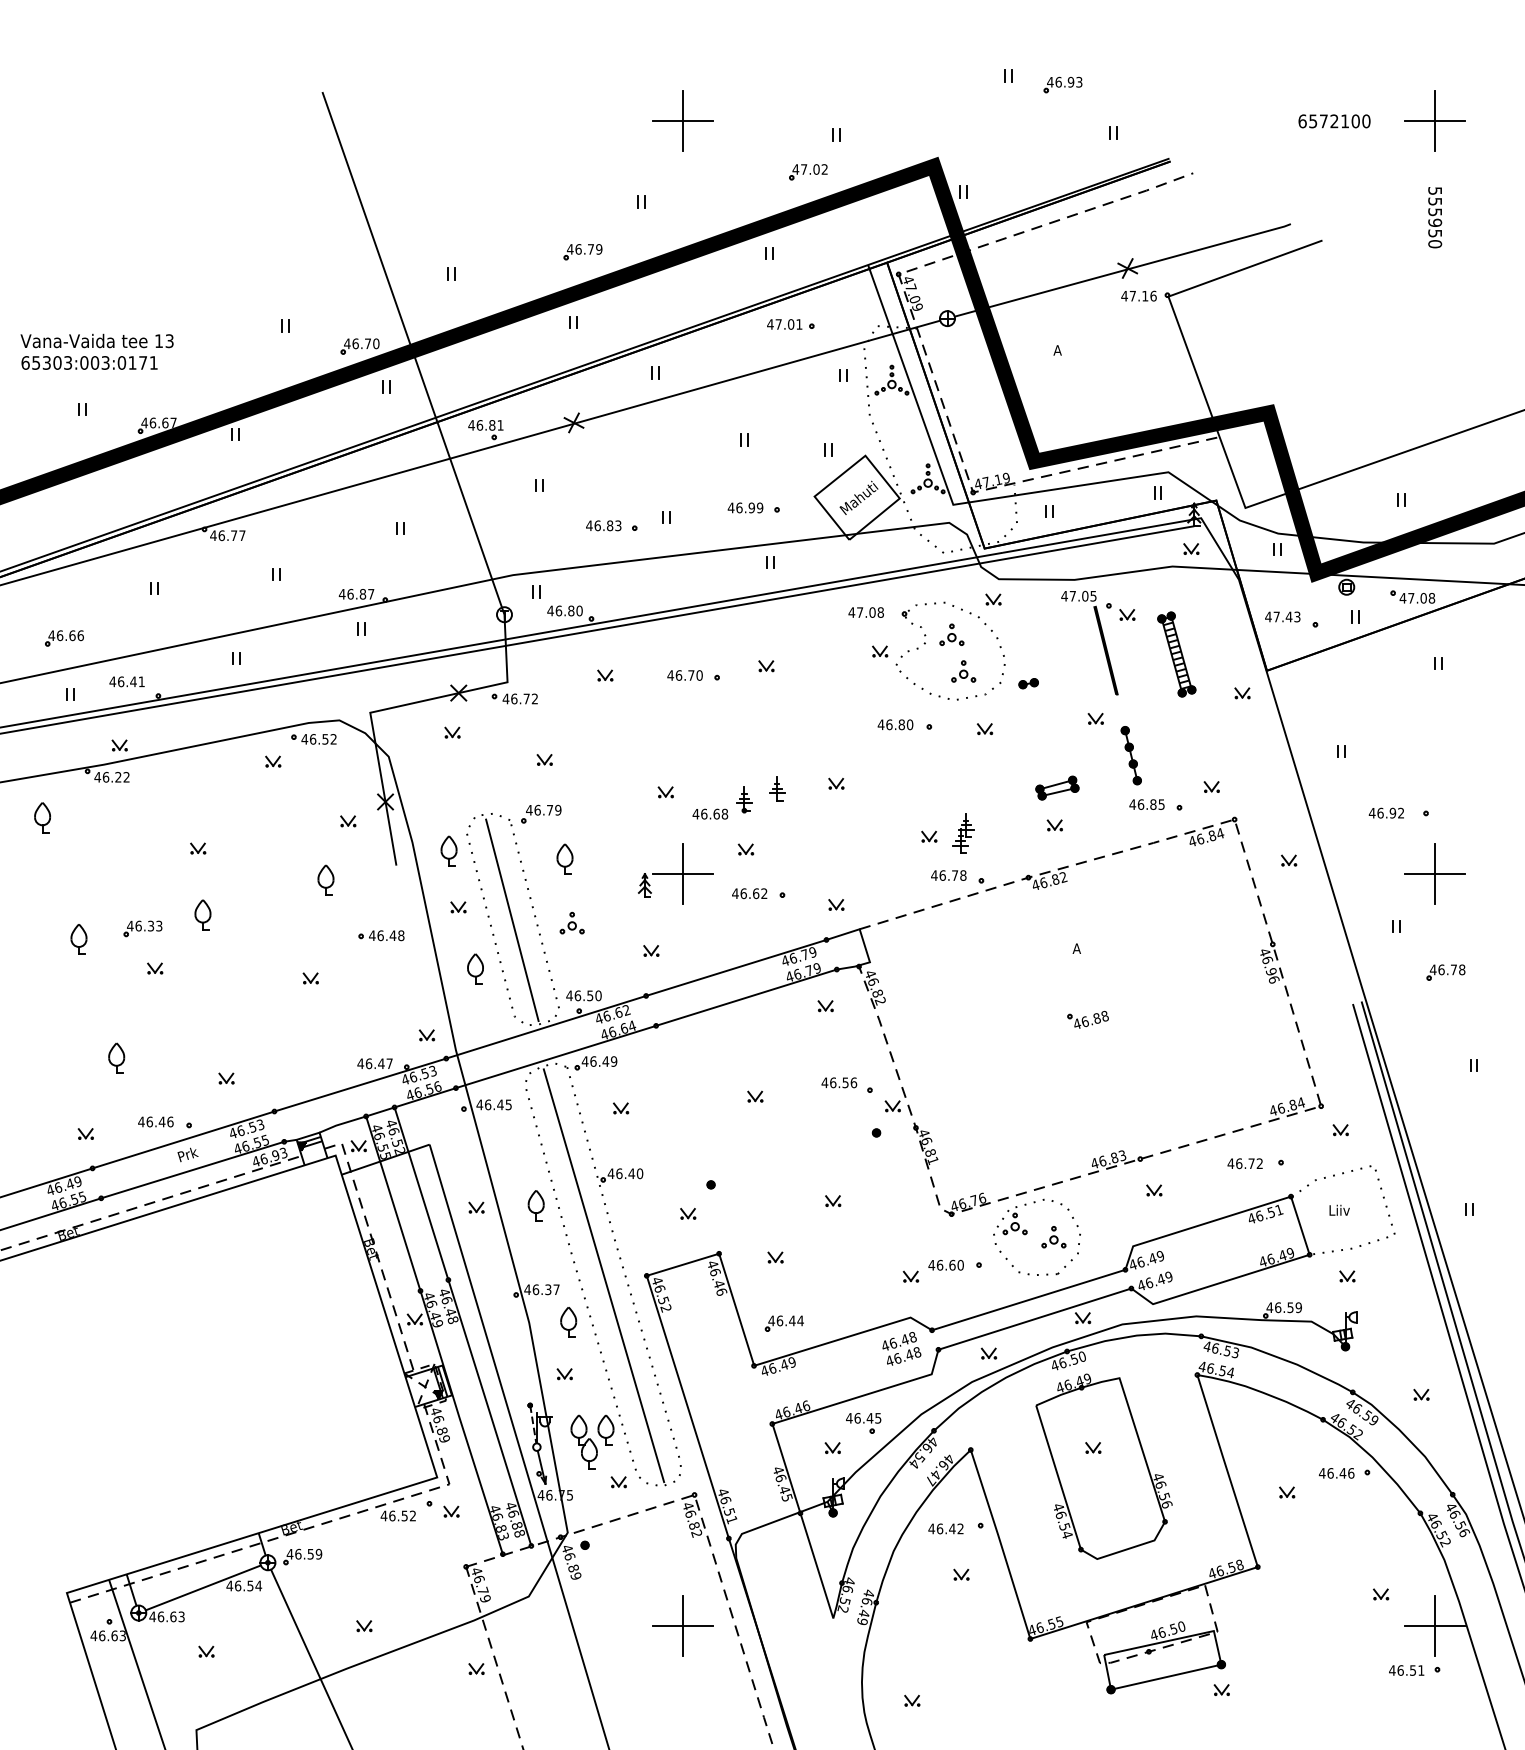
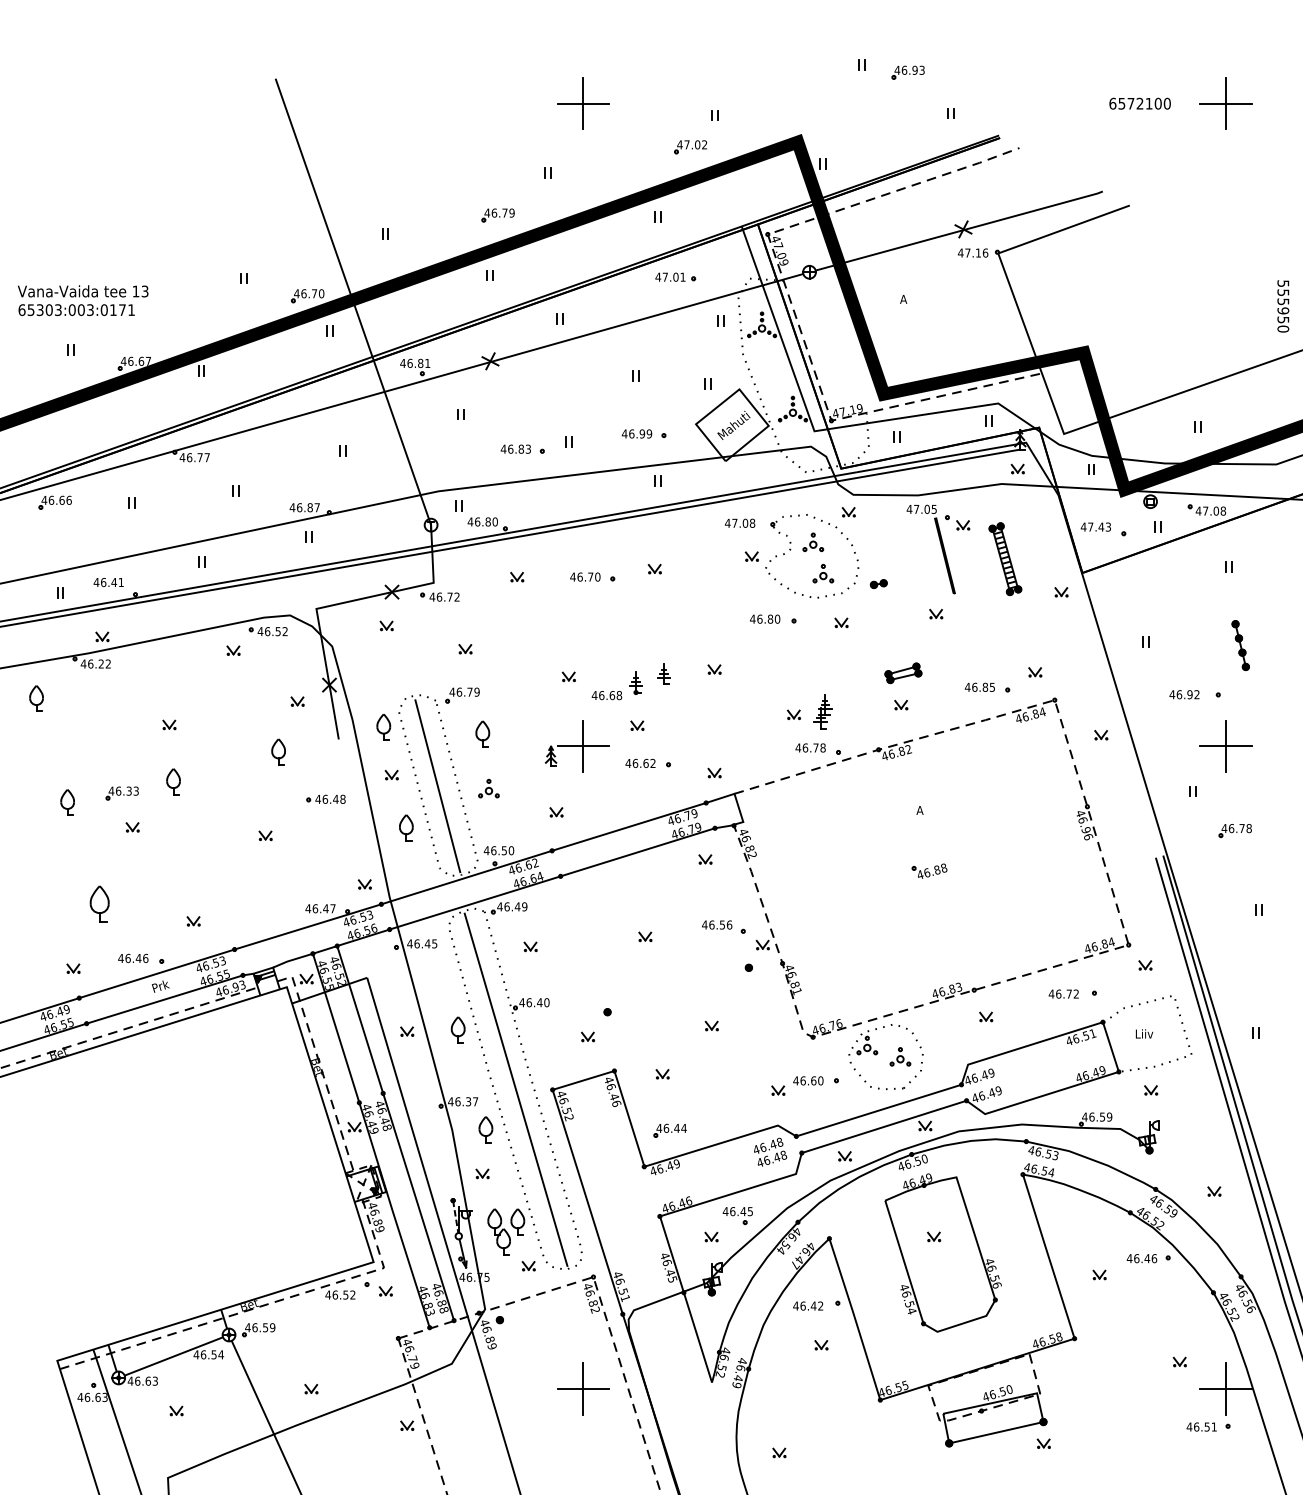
text: (1435, 217) -> (1283, 306), moved
part: (64, 638) -> (55, 502), moved
part: (1130, 755) -> (1240, 645), moved
part: (116, 1057) -> (99, 903), size x1.4

